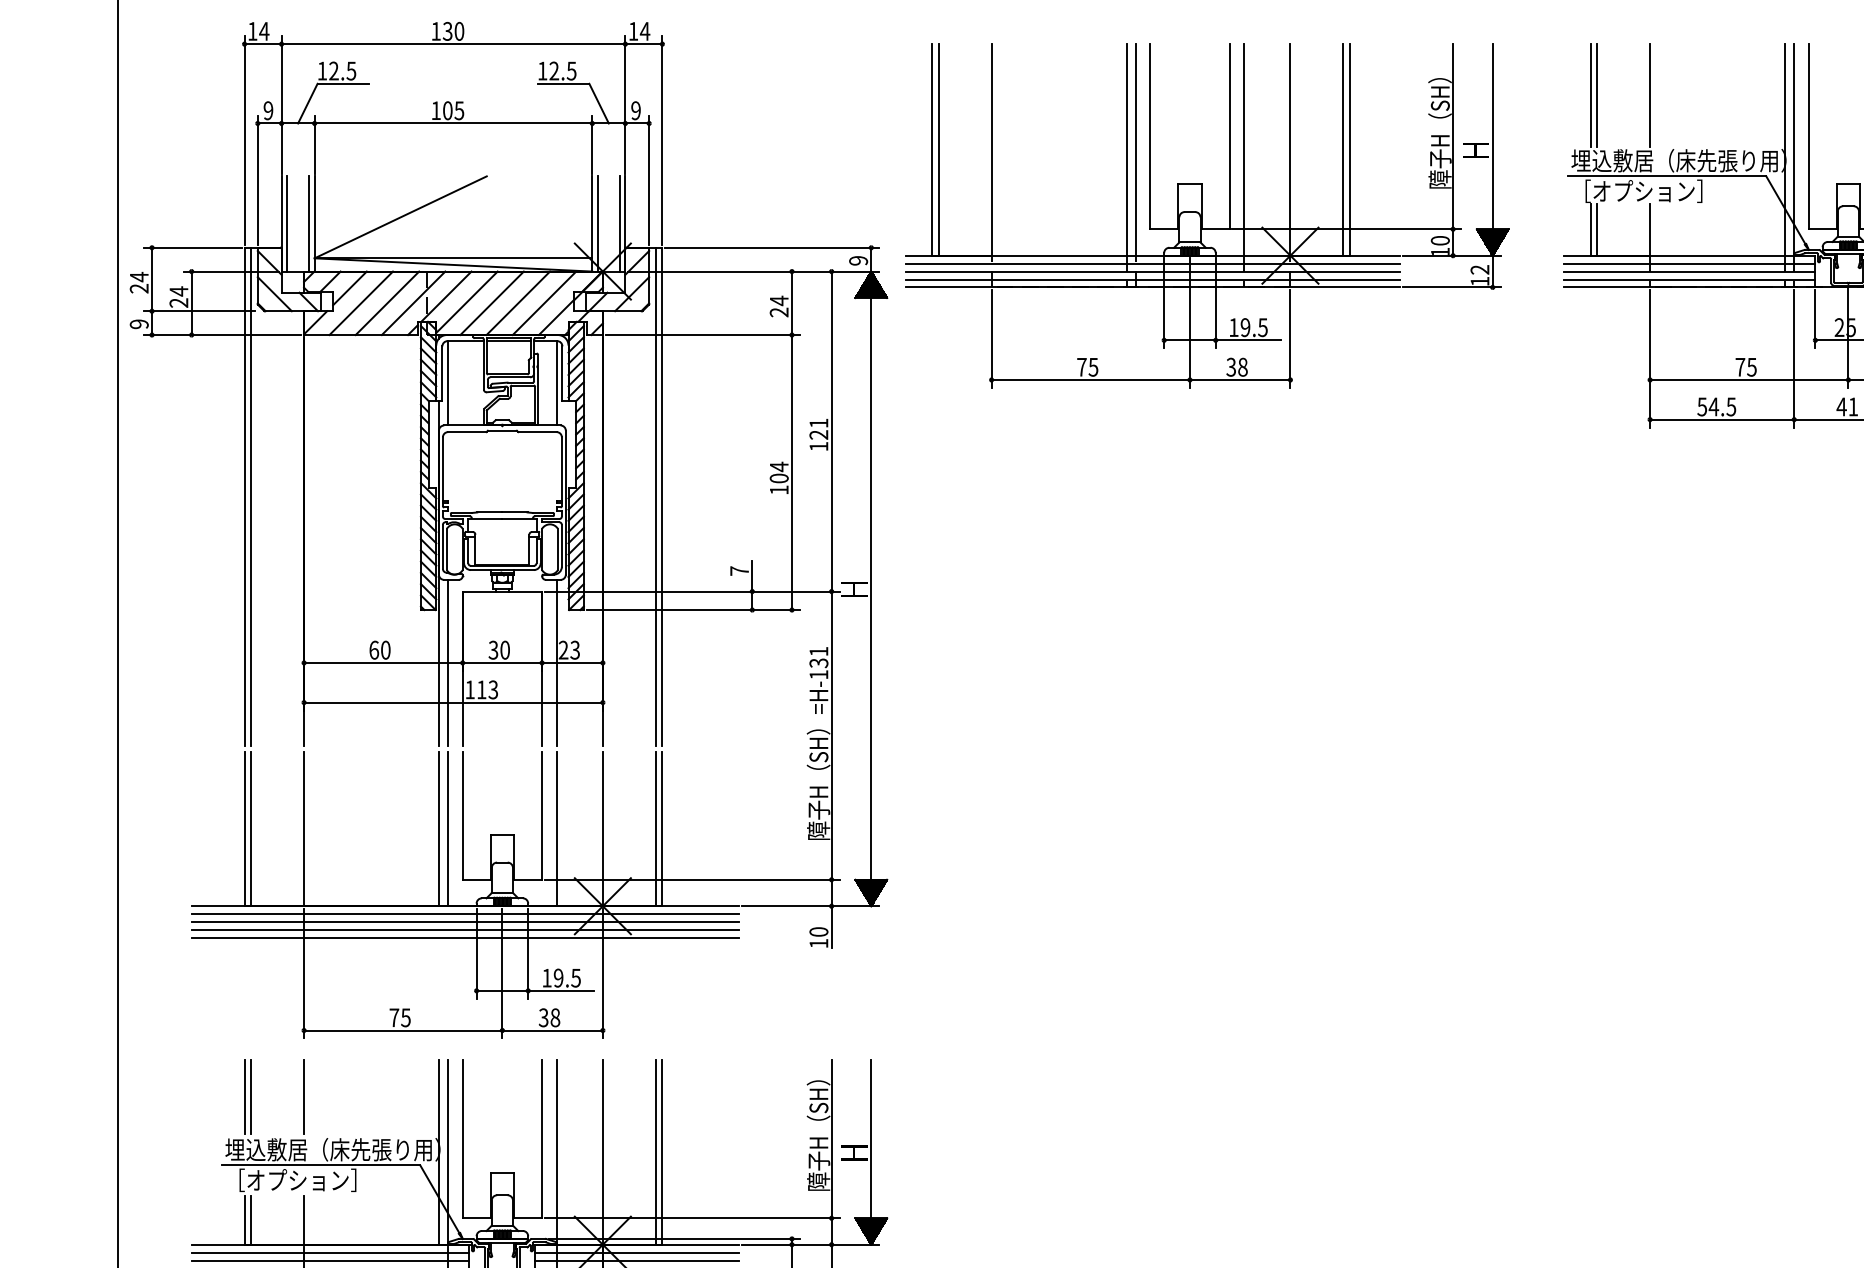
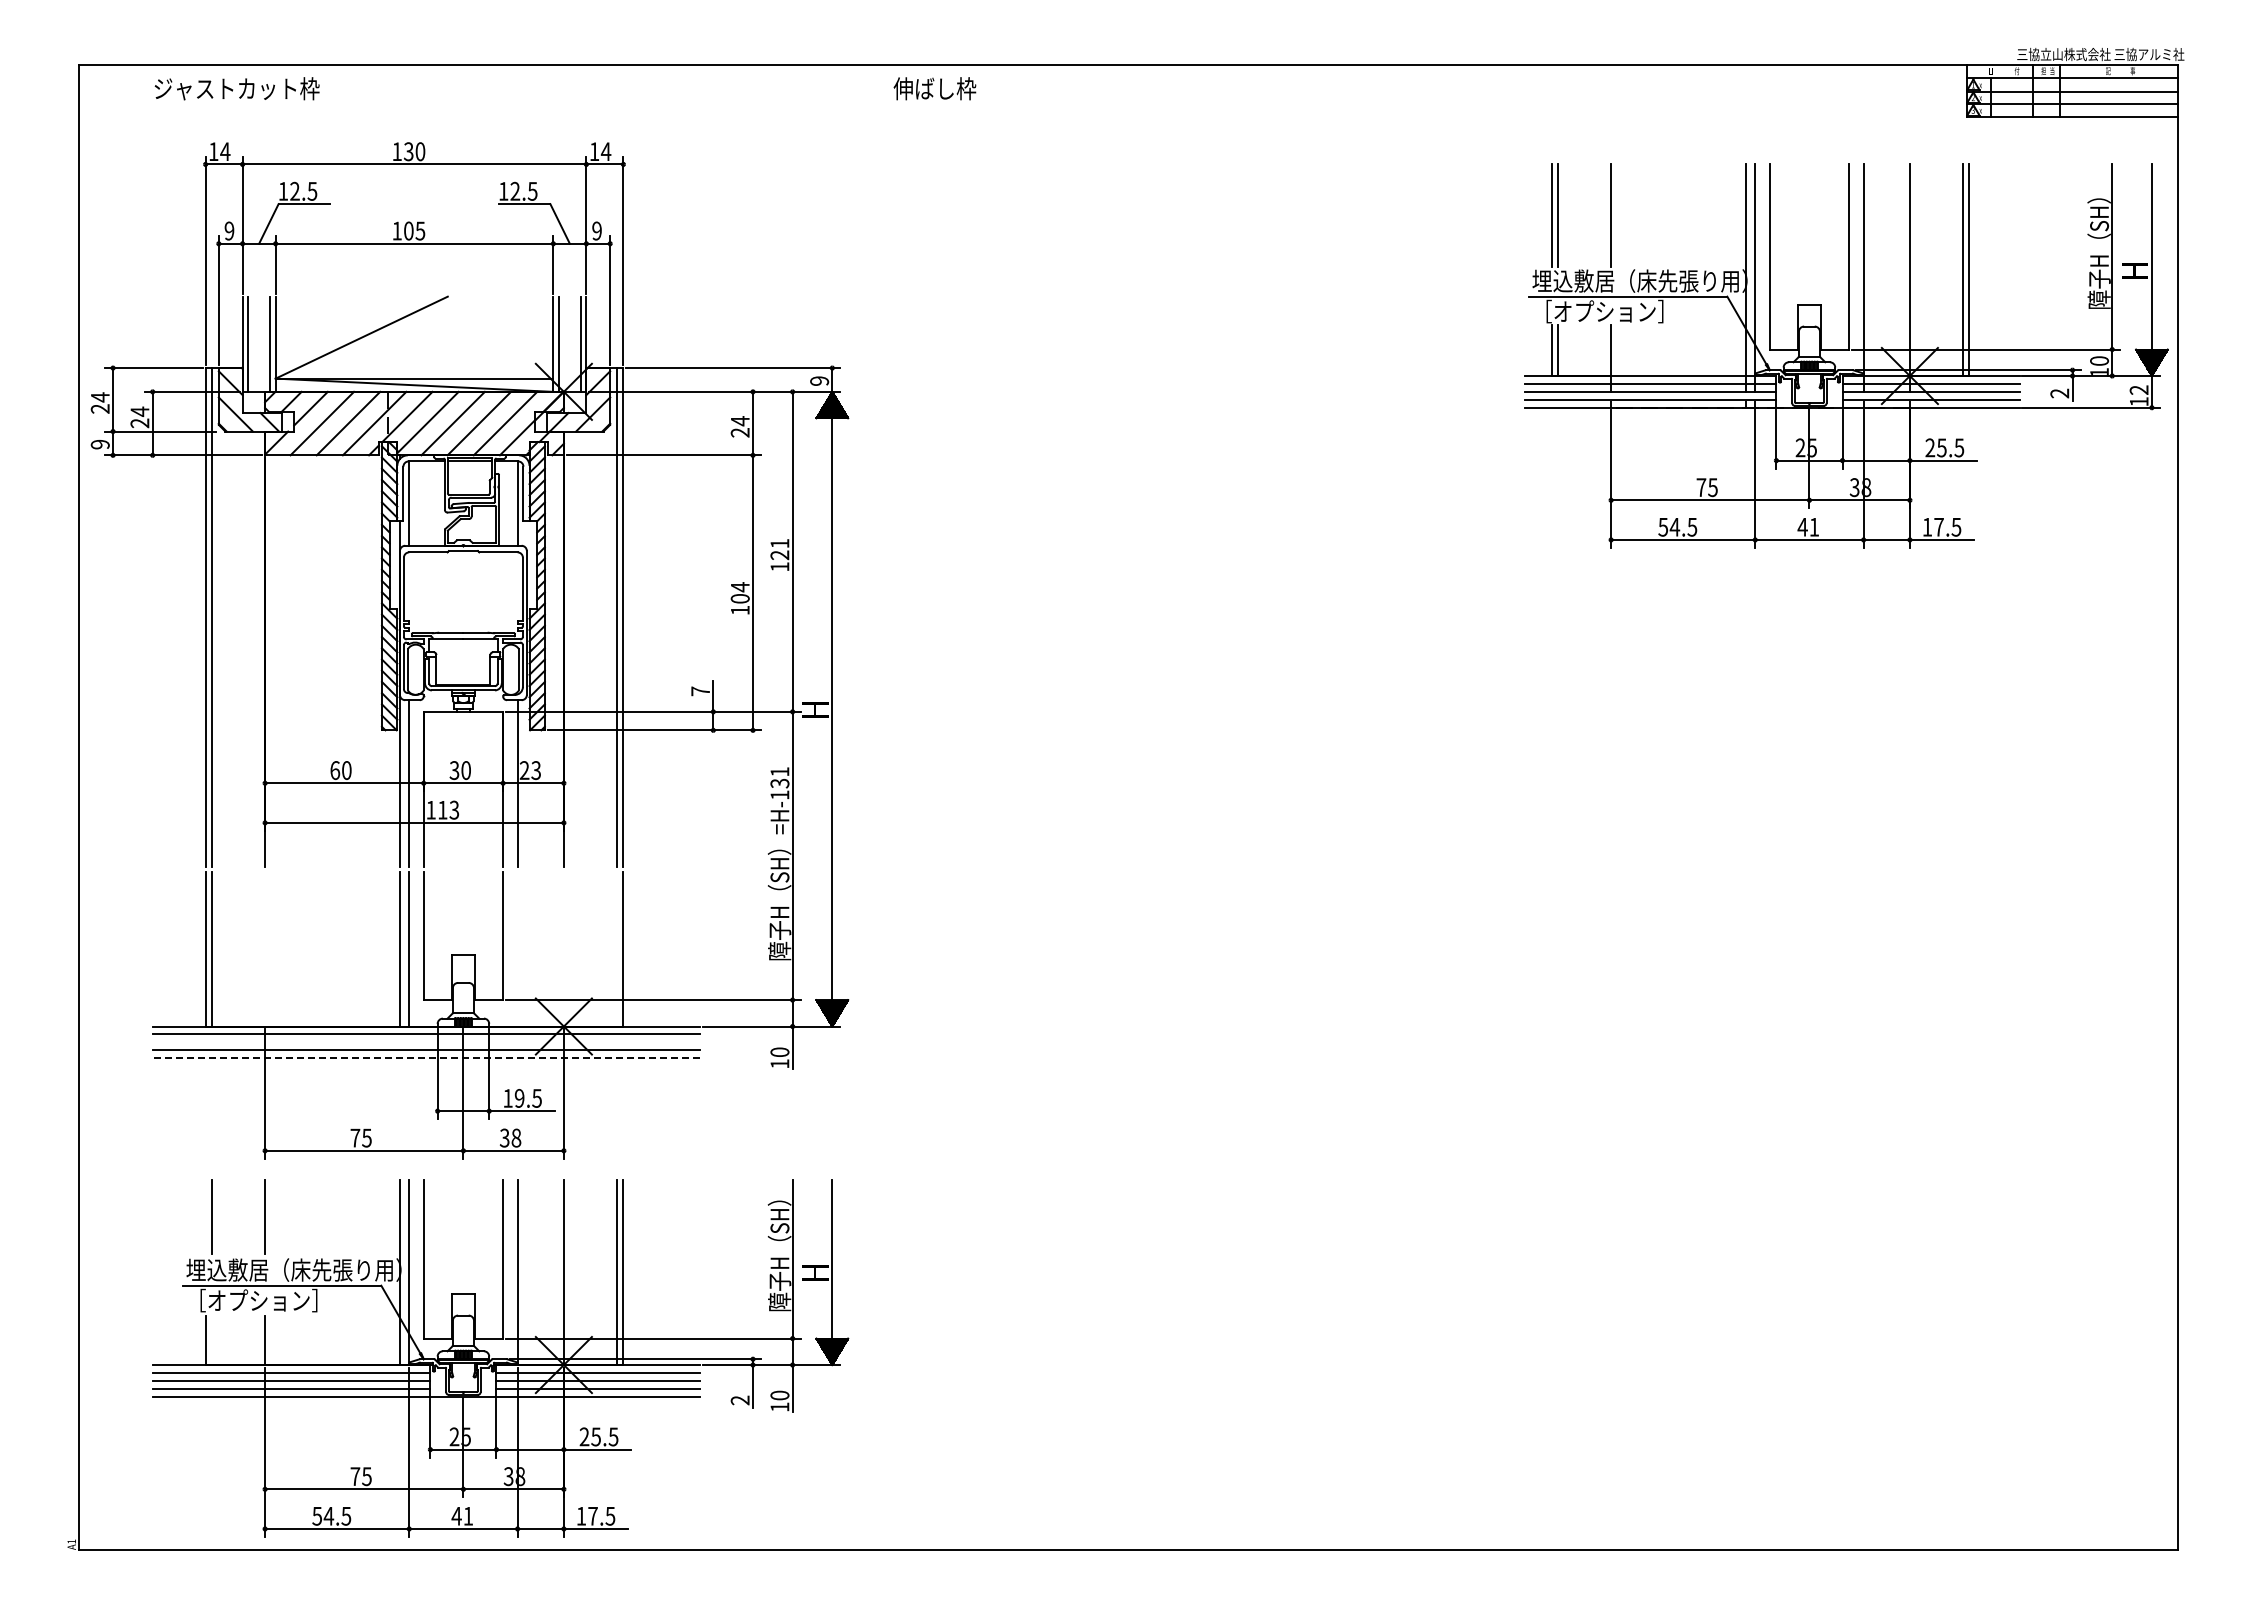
part: (1207, 215) -> (1168, 335), removed
line: (304, 828) -> (265, 948), removed
line: (556, 828) -> (517, 948), removed
line: (602, 828) -> (563, 948), removed
line: (655, 828) -> (616, 948), removed
line: (465, 922) -> (426, 1042), removed
line: (465, 938) -> (426, 1058), solid -> dashed
line: (244, 1096) -> (205, 1216), removed
line: (251, 1220) -> (212, 1340), removed

